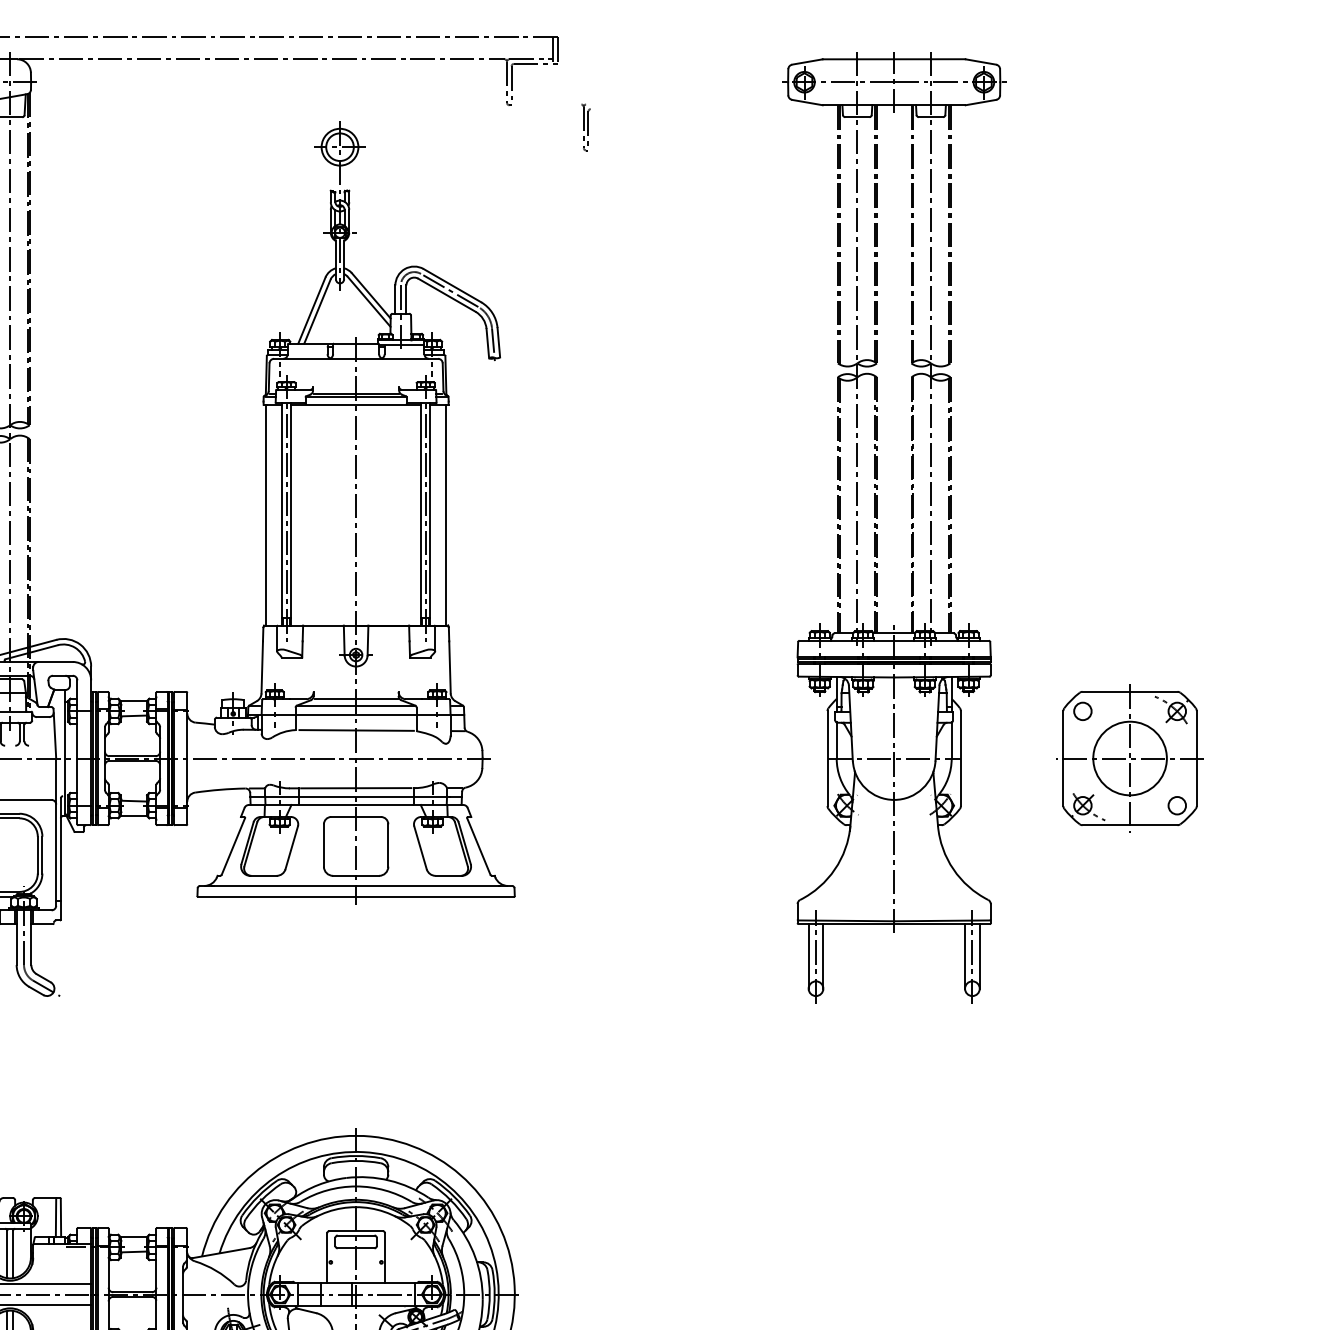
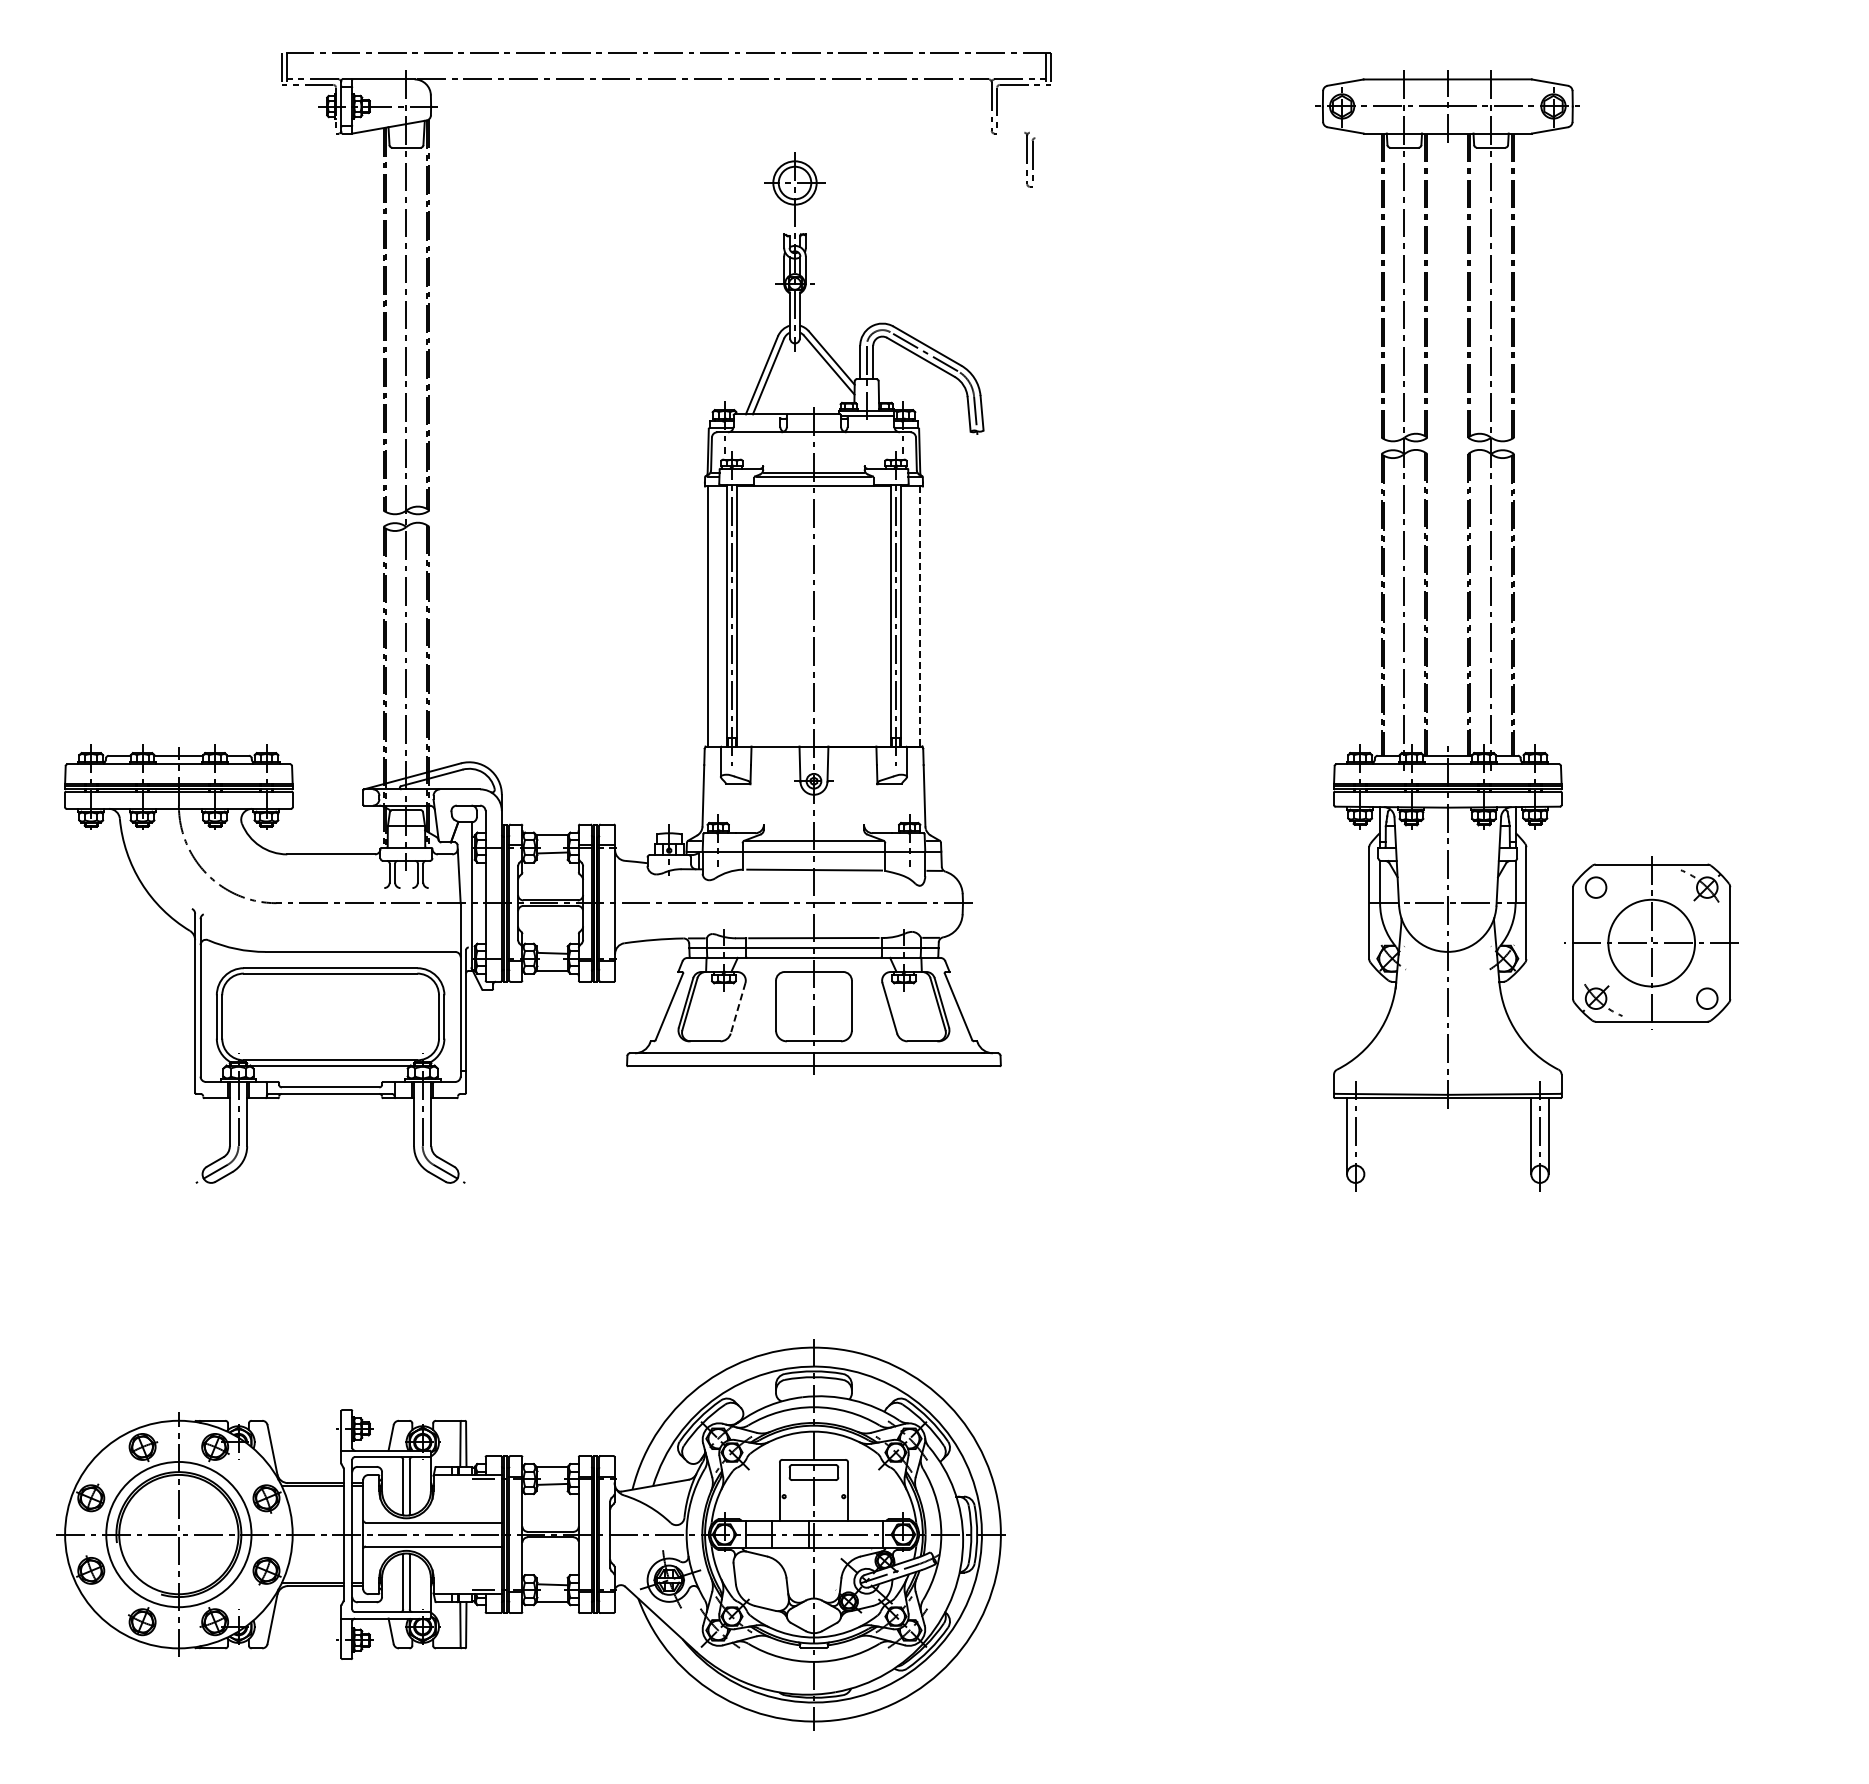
part: (585, 127) -> (1029, 159), moved
line: (445, 516) -> (919, 617), solid -> dashed
line: (355, 698) -> (813, 832), removed
part: (1129, 757) -> (1651, 942), moved
line: (291, 847) -> (737, 1008), solid -> dashed
line: (823, 956) -> (1364, 1136), removed

